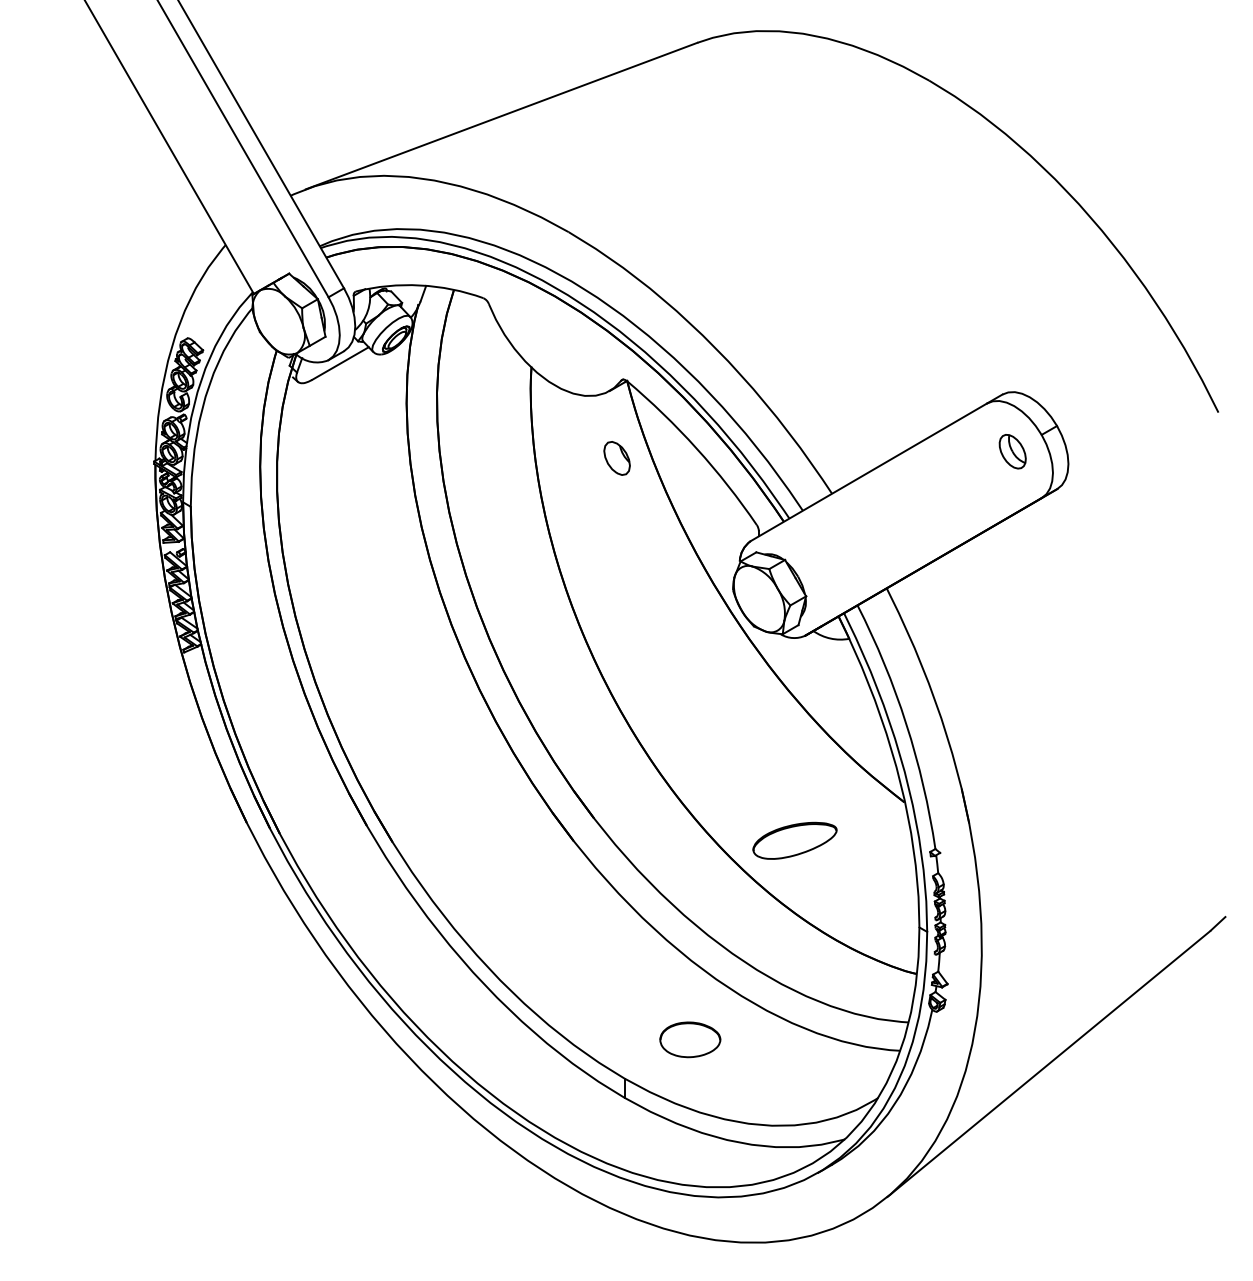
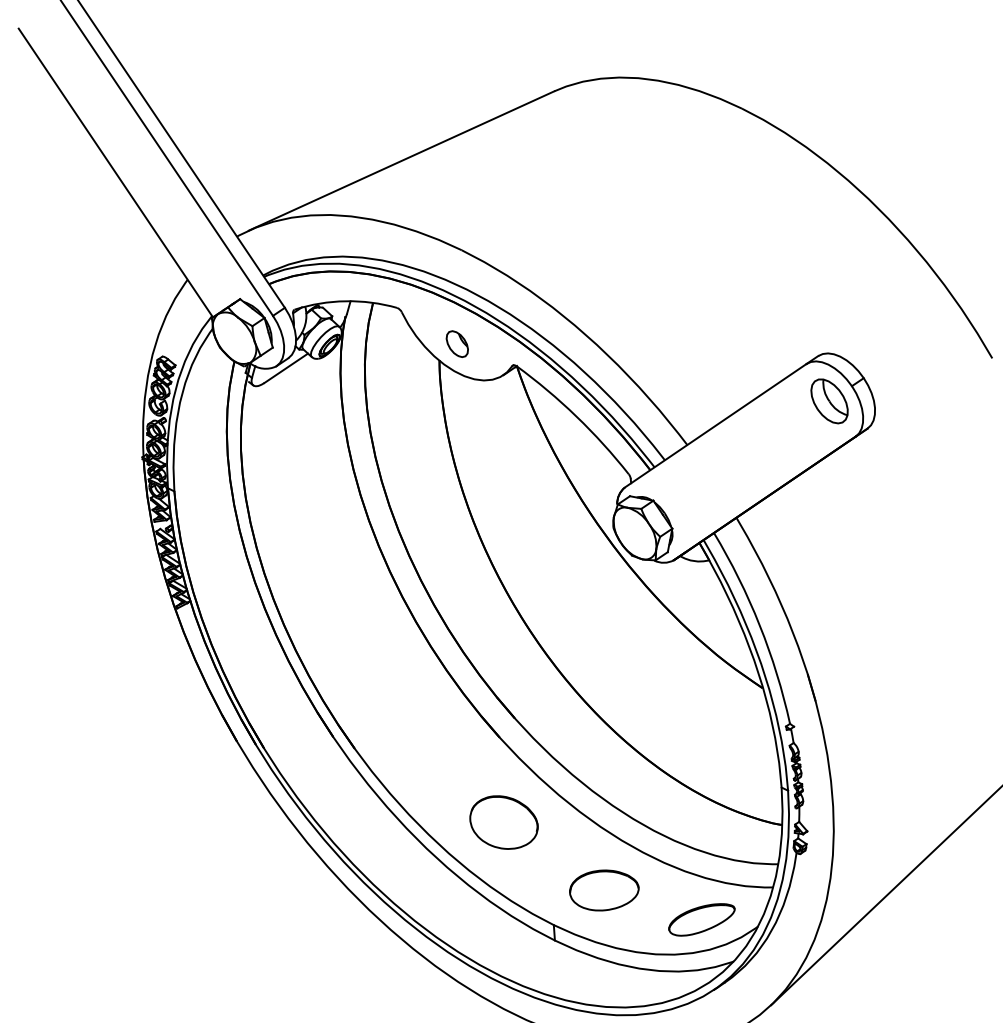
part: (1012, 451) -> (829, 401), size x1.67
part: (616, 458) -> (456, 344), moved
part: (794, 840) -> (701, 919), moved
part: (571, 946) -> (503, 822), added
part: (690, 1039) -> (604, 890), size x1.43

